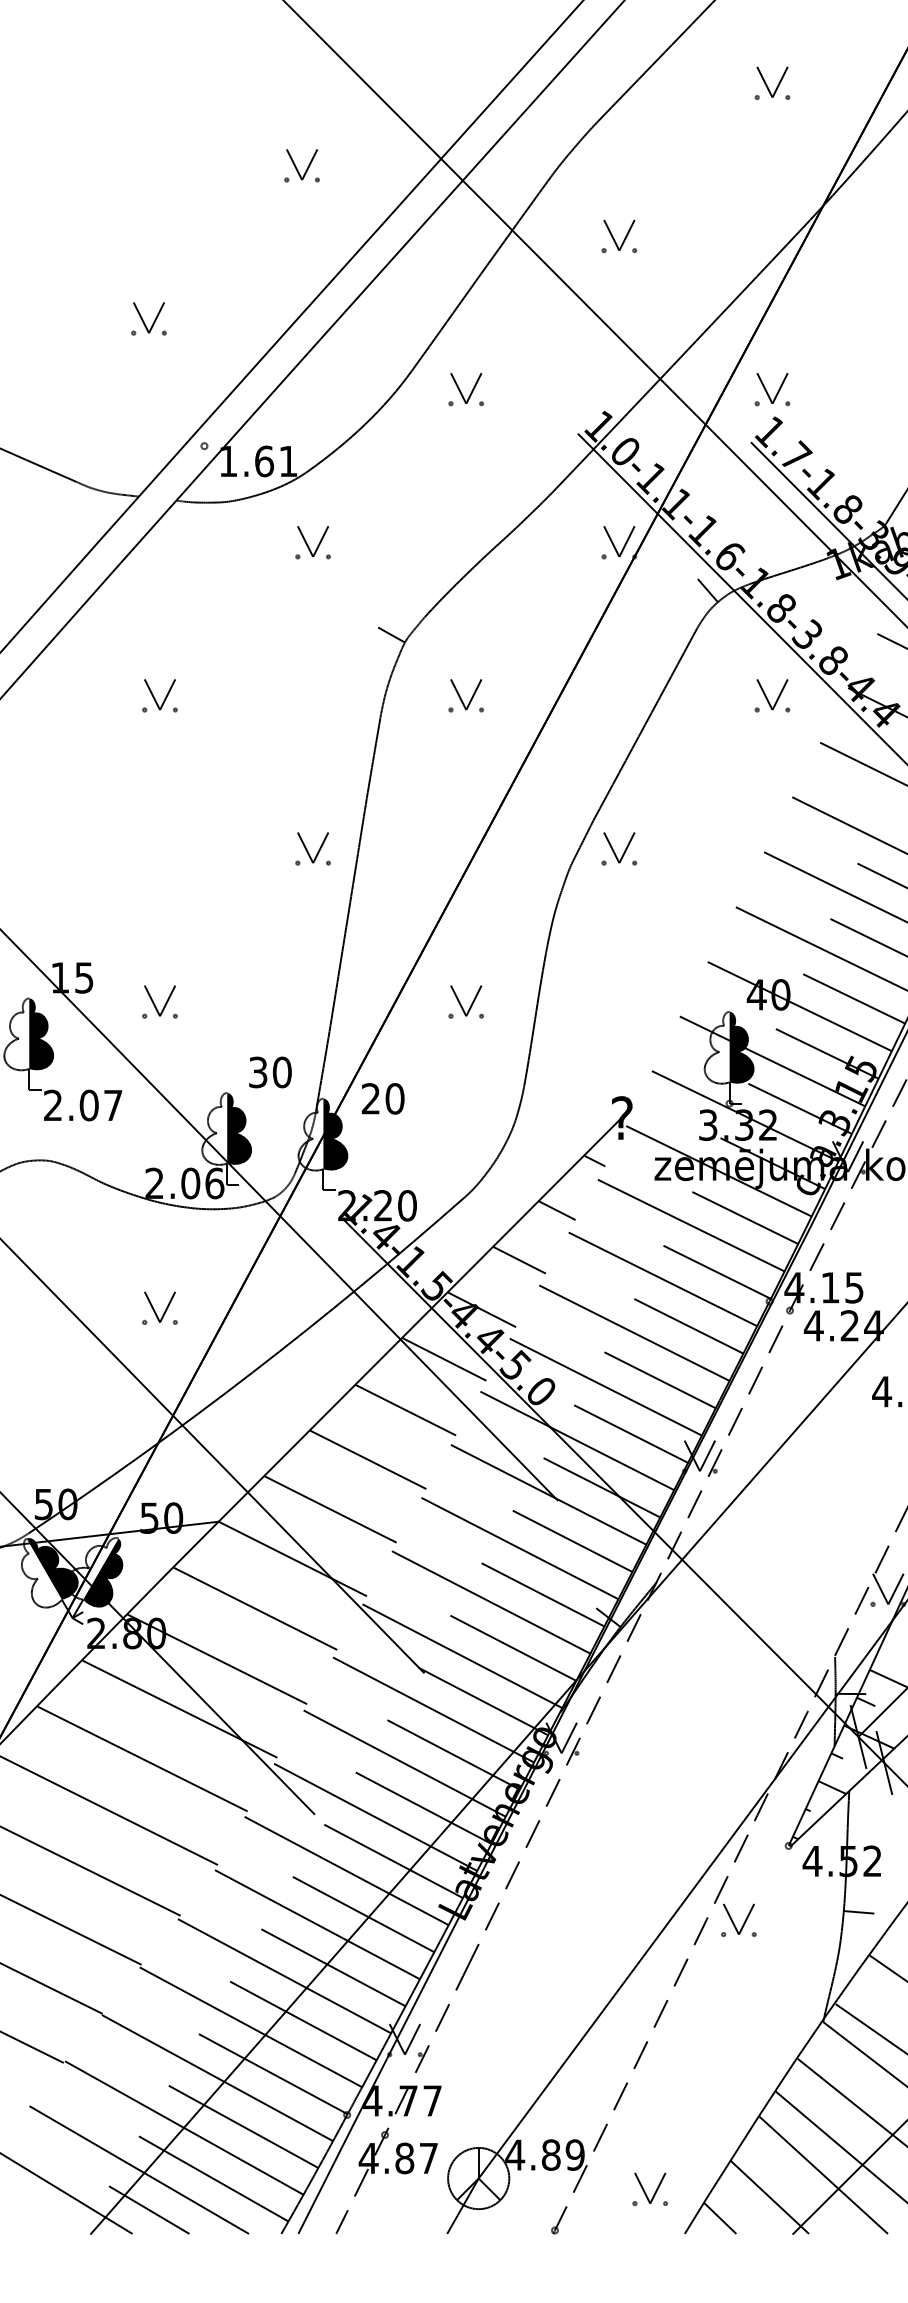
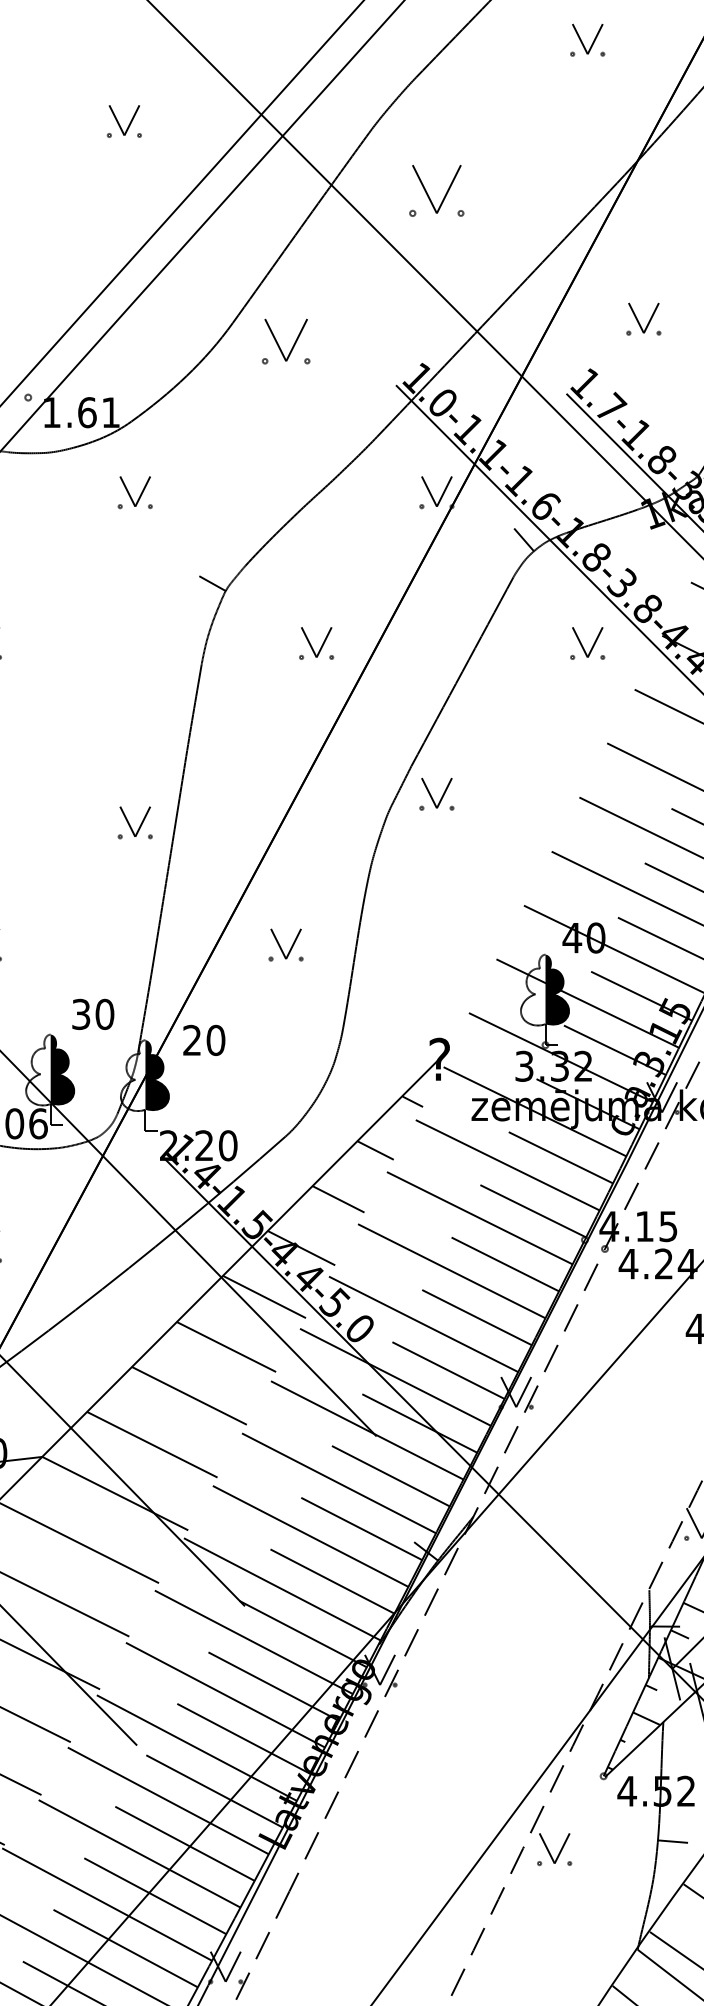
part: (619, 236) -> (437, 191), size x1.6
part: (465, 389) -> (285, 341), size x1.4
part: (772, 389) -> (643, 319), moved
part: (465, 695) -> (315, 643), moved
part: (312, 848) -> (134, 822), moved

